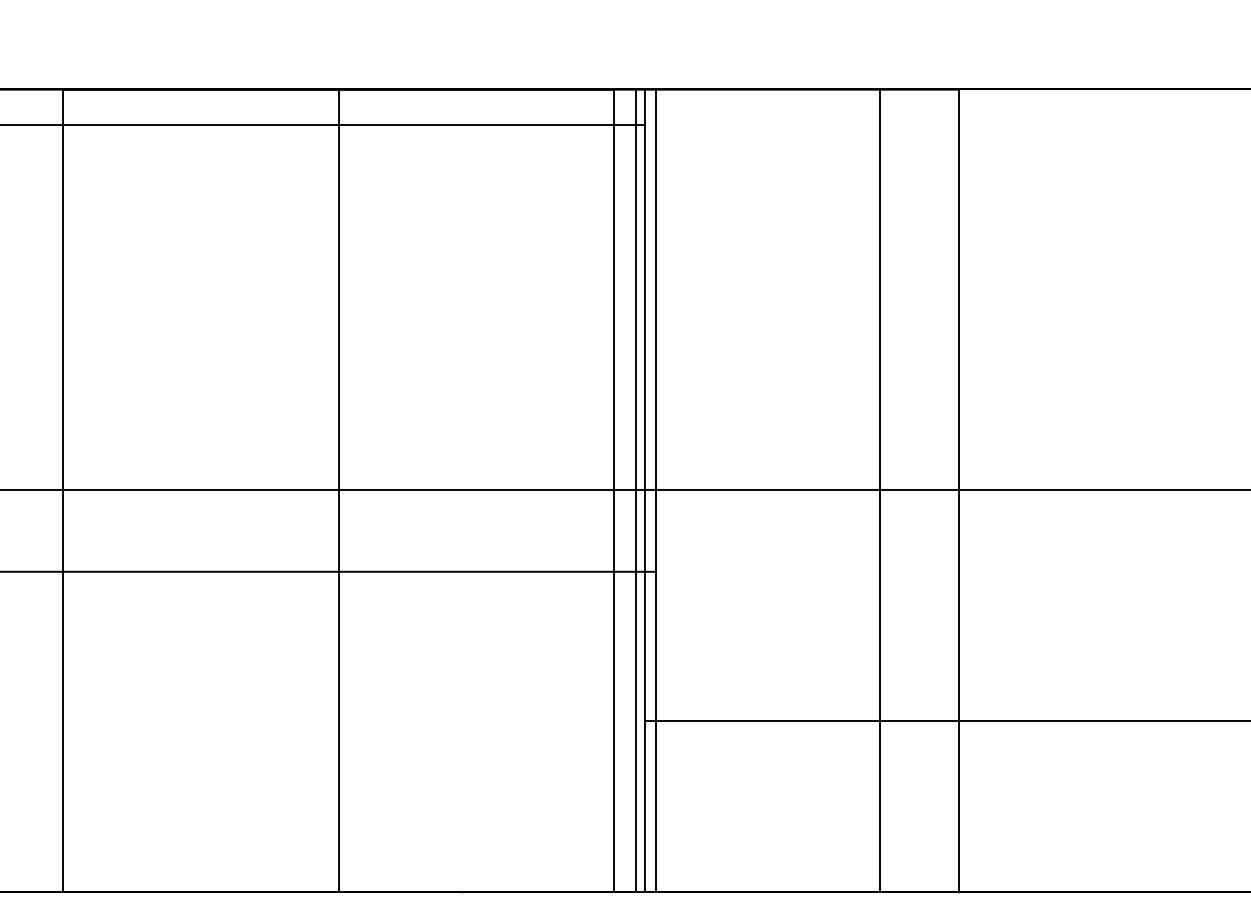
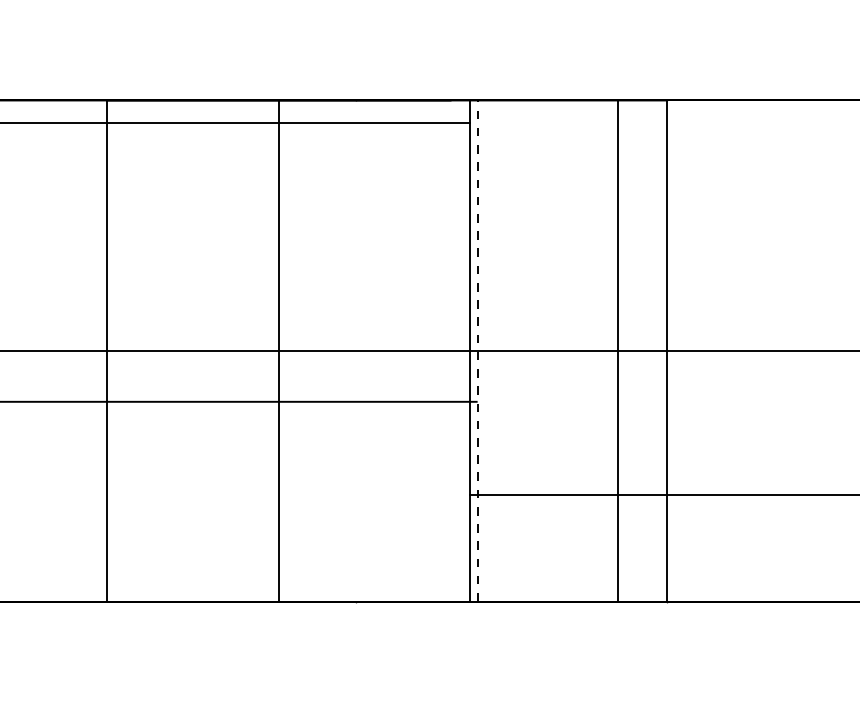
line: (614, 489) -> (451, 350), removed
line: (635, 489) -> (464, 350), removed
line: (656, 491) -> (477, 351), solid -> dashed

